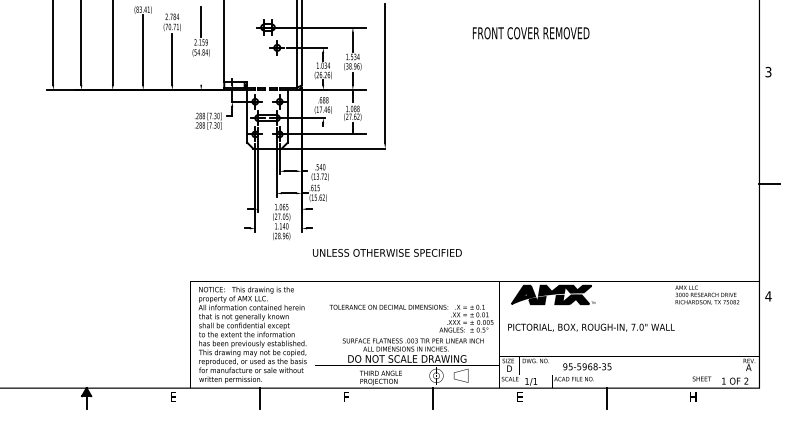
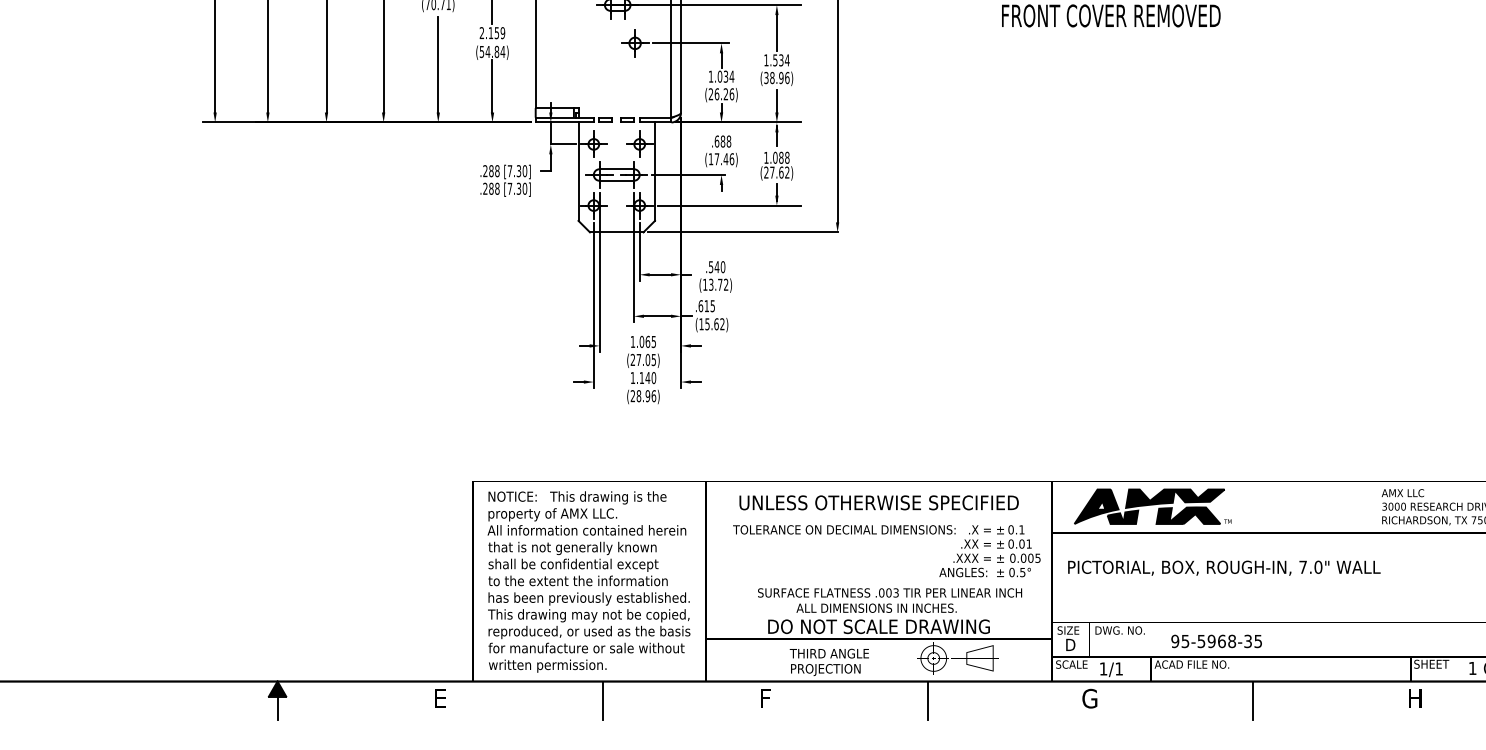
line: (201, 70) -> (492, 85), added
text: (387, 252) -> (879, 502), moved
text: (519, 397) -> (1089, 699), E -> G

